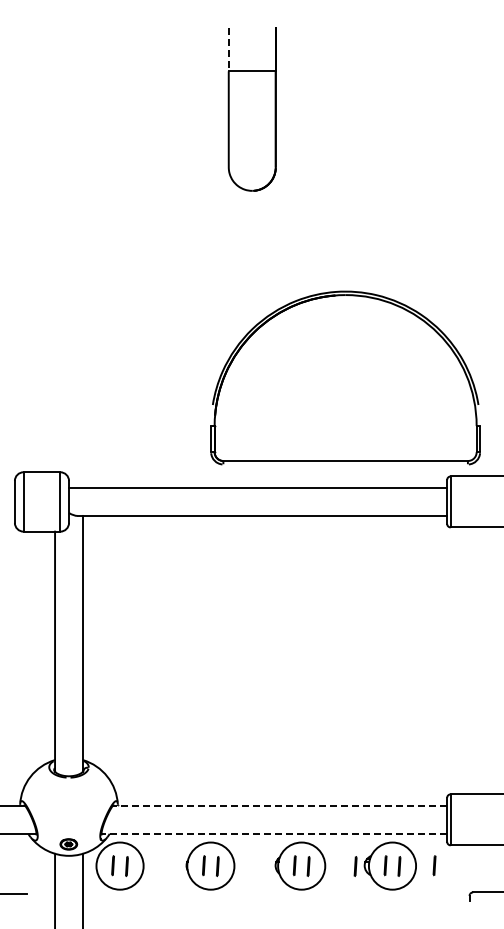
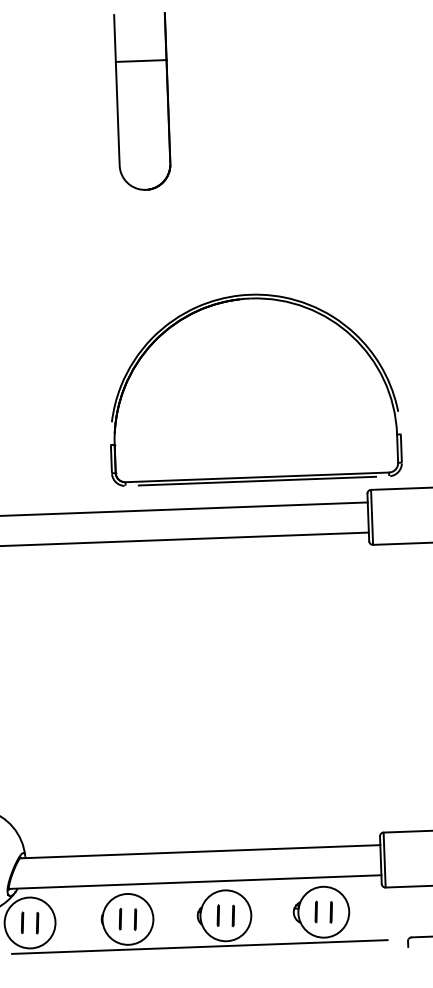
line: (228, 49) -> (114, 38), dashed -> solid
line: (345, 464) -> (257, 481), added
line: (279, 805) -> (199, 851), dashed -> solid
line: (274, 833) -> (195, 881), dashed -> solid
line: (434, 865) -> (369, 909), removed
line: (355, 866) -> (283, 914), removed
line: (276, 894) -> (199, 947), added

